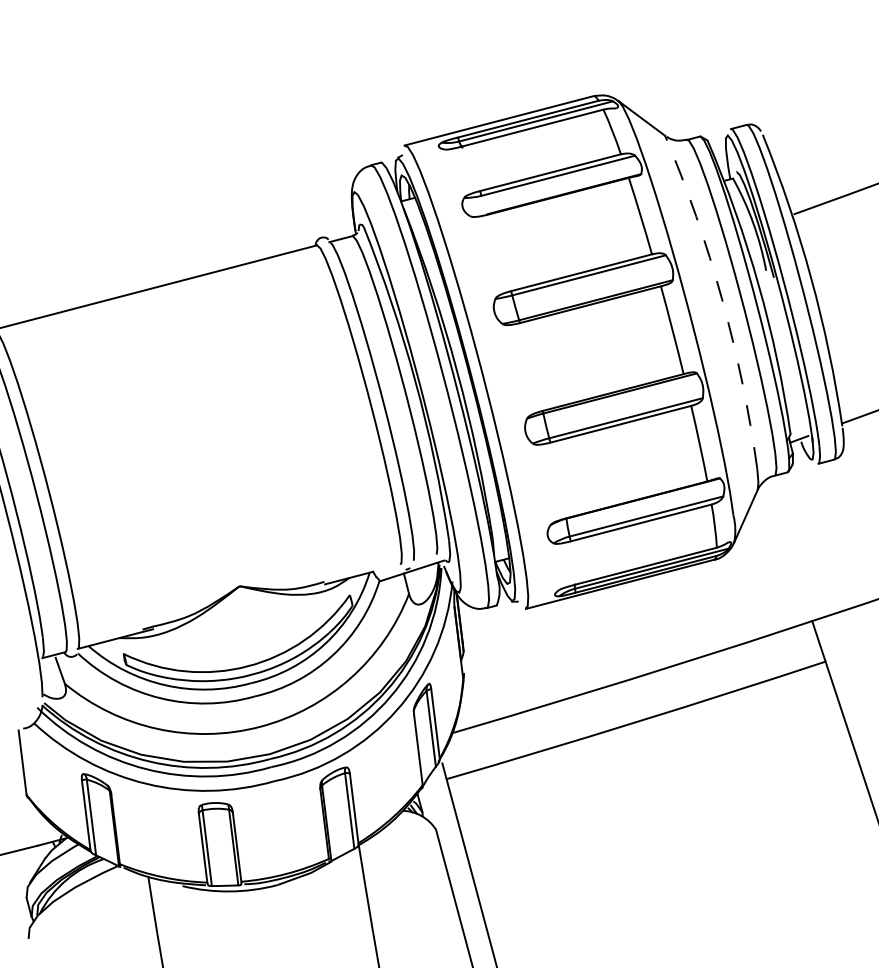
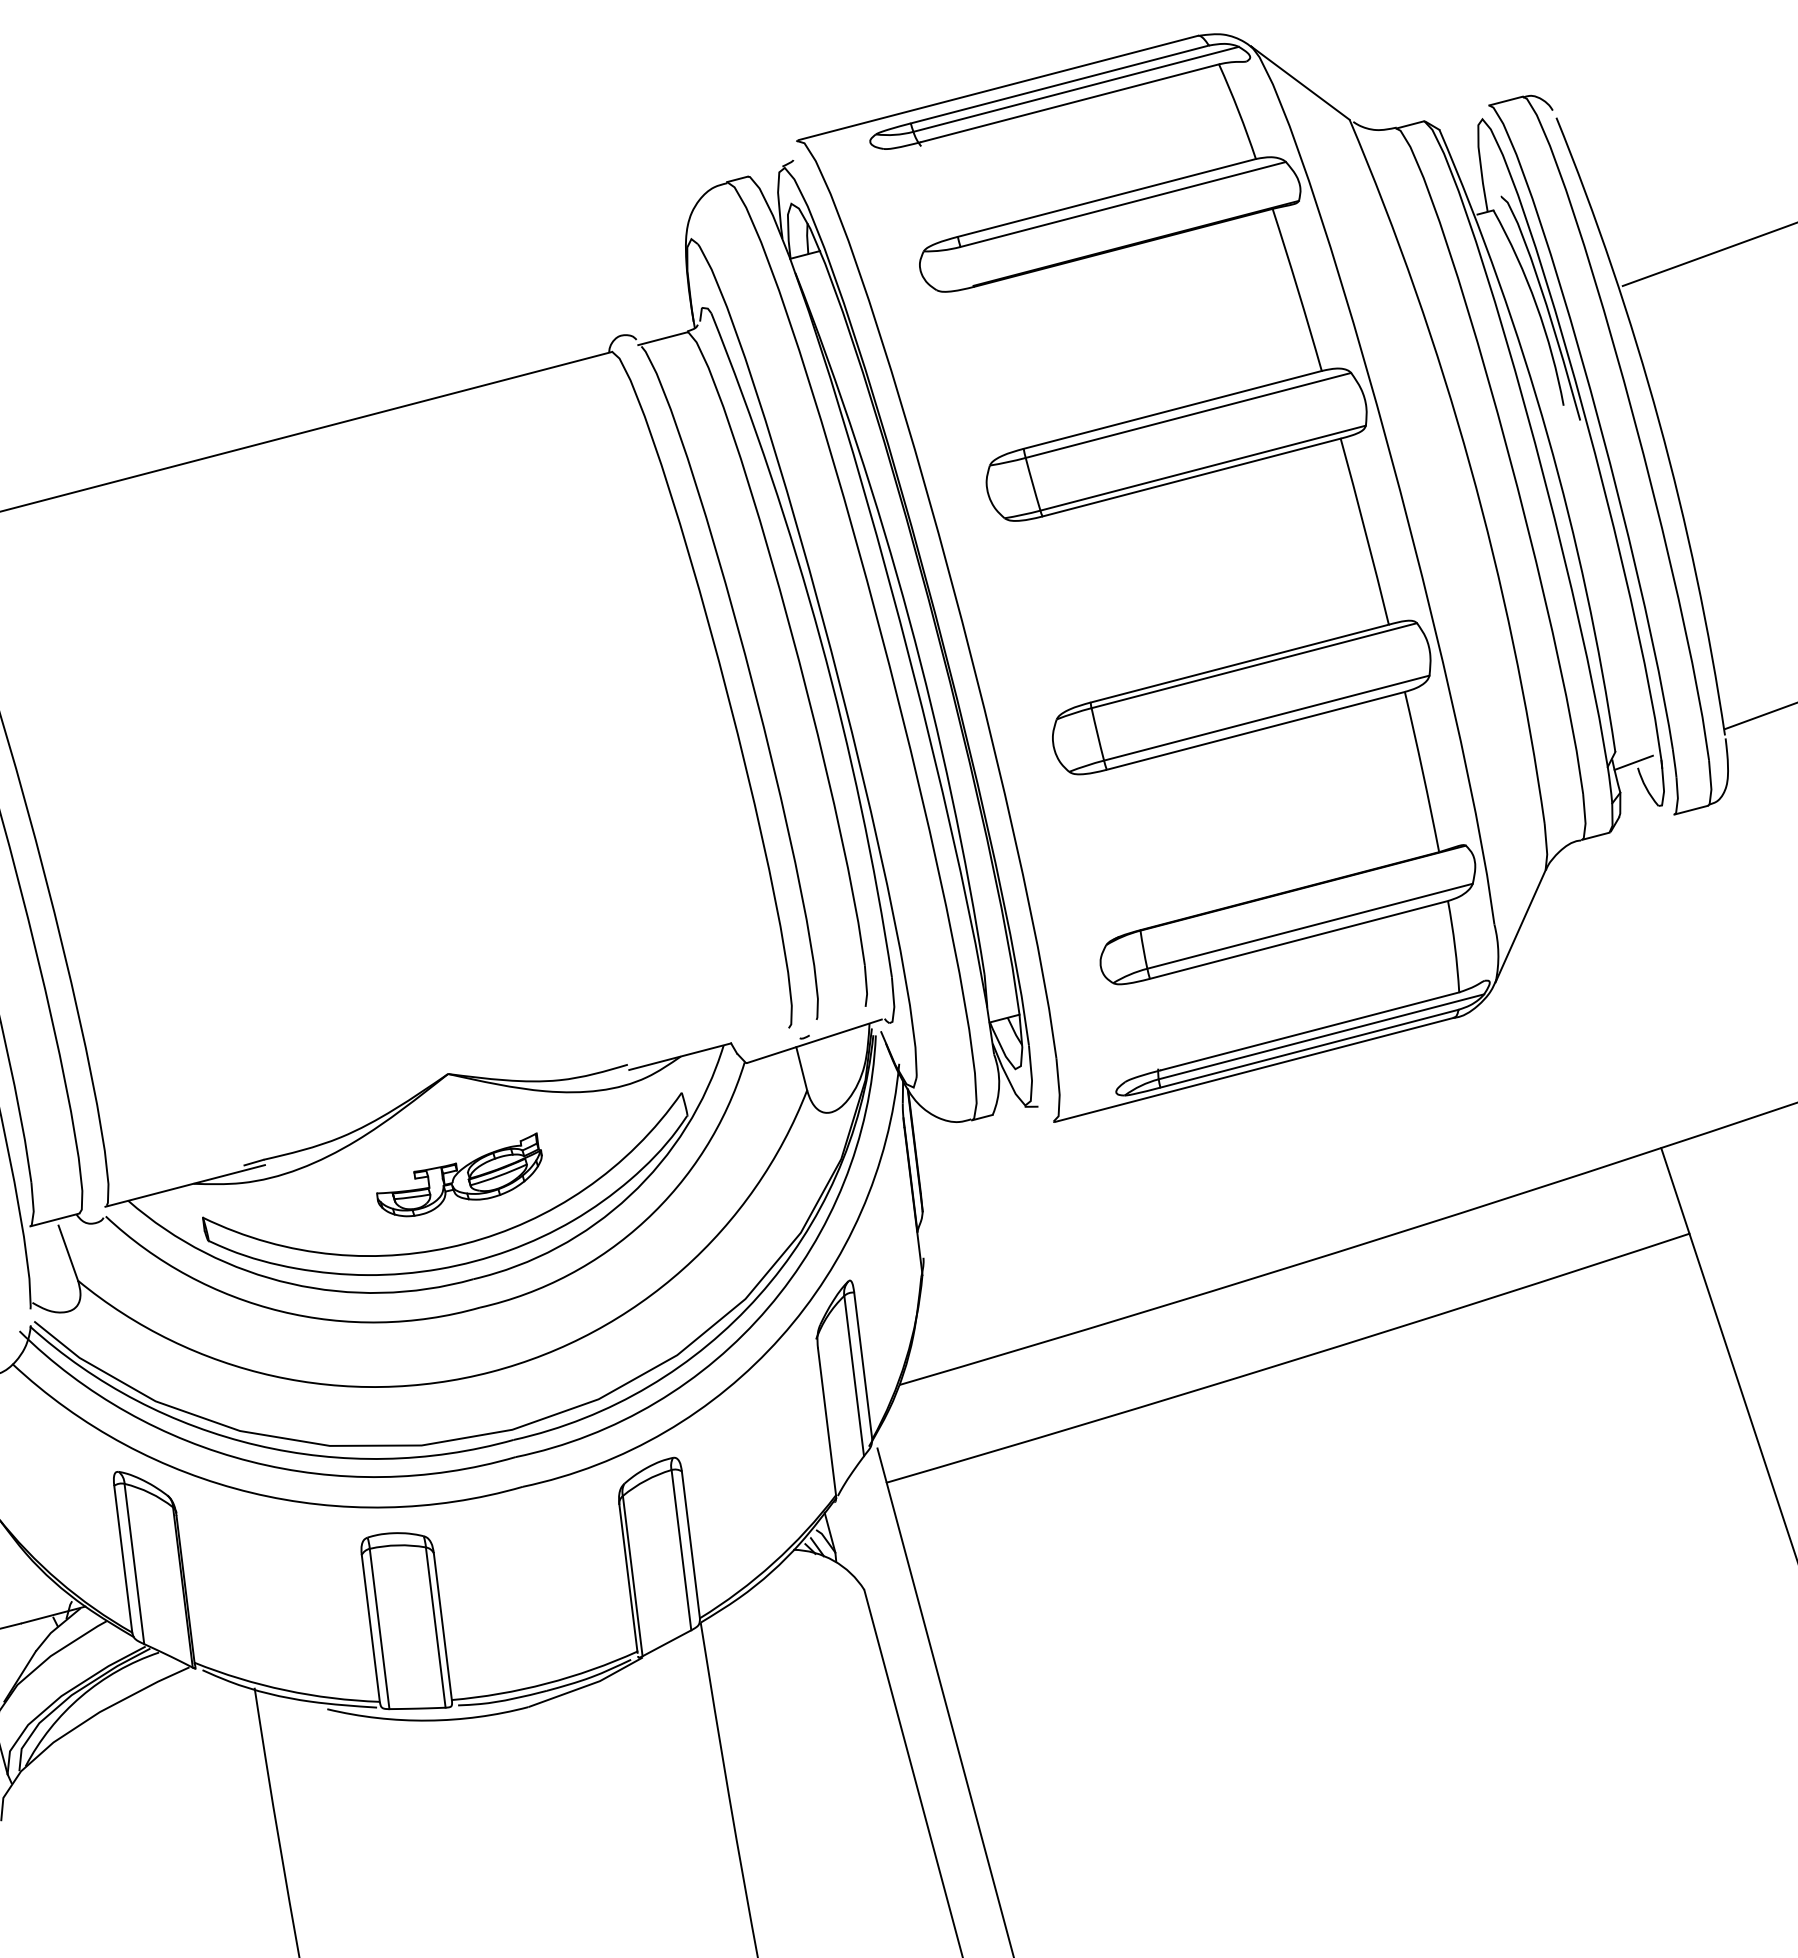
arc: (722, 299) -> (1471, 466), dashed -> solid
part: (244, 633) -> (458, 1174), added

